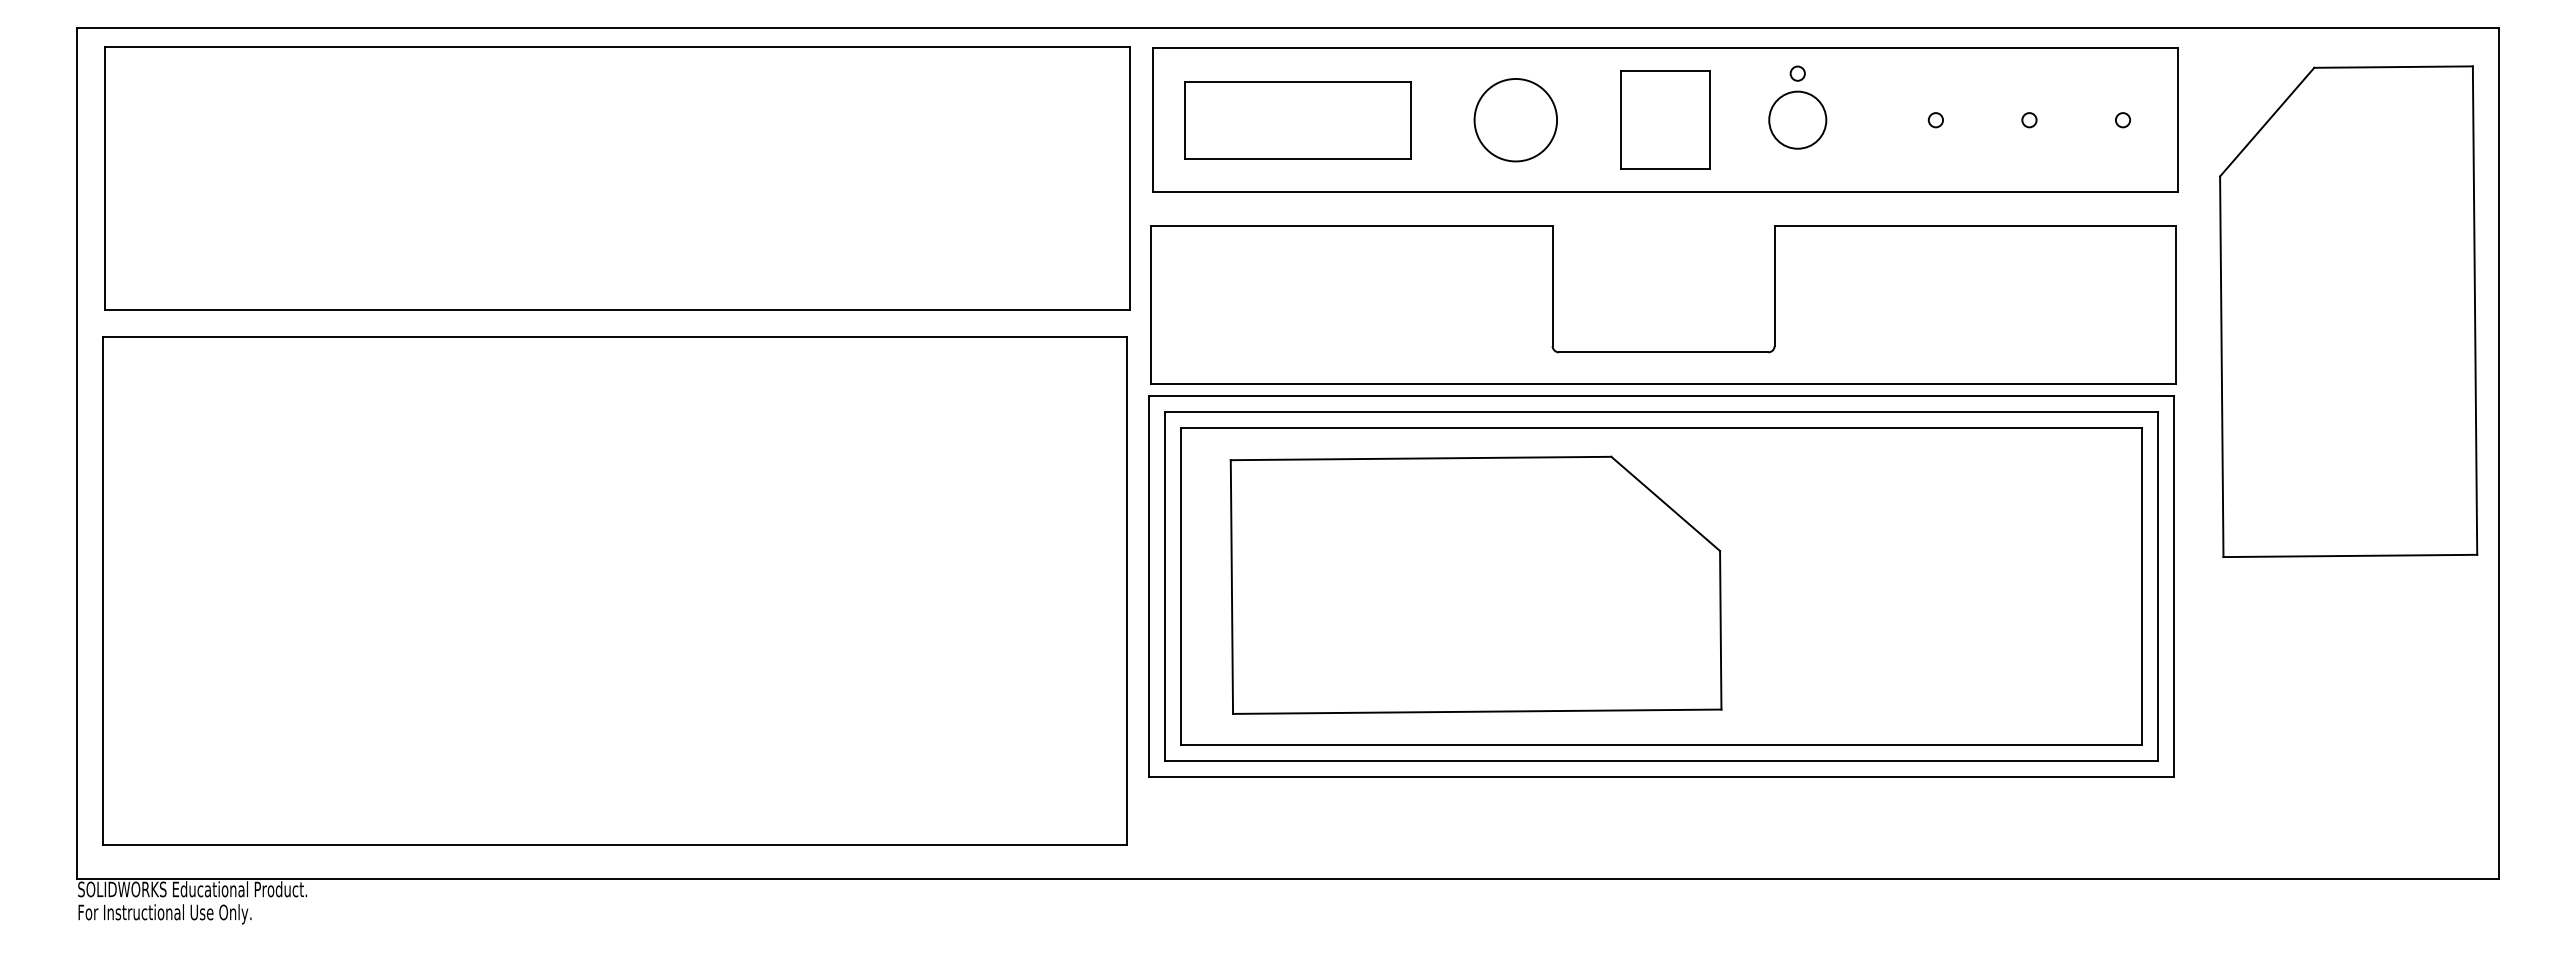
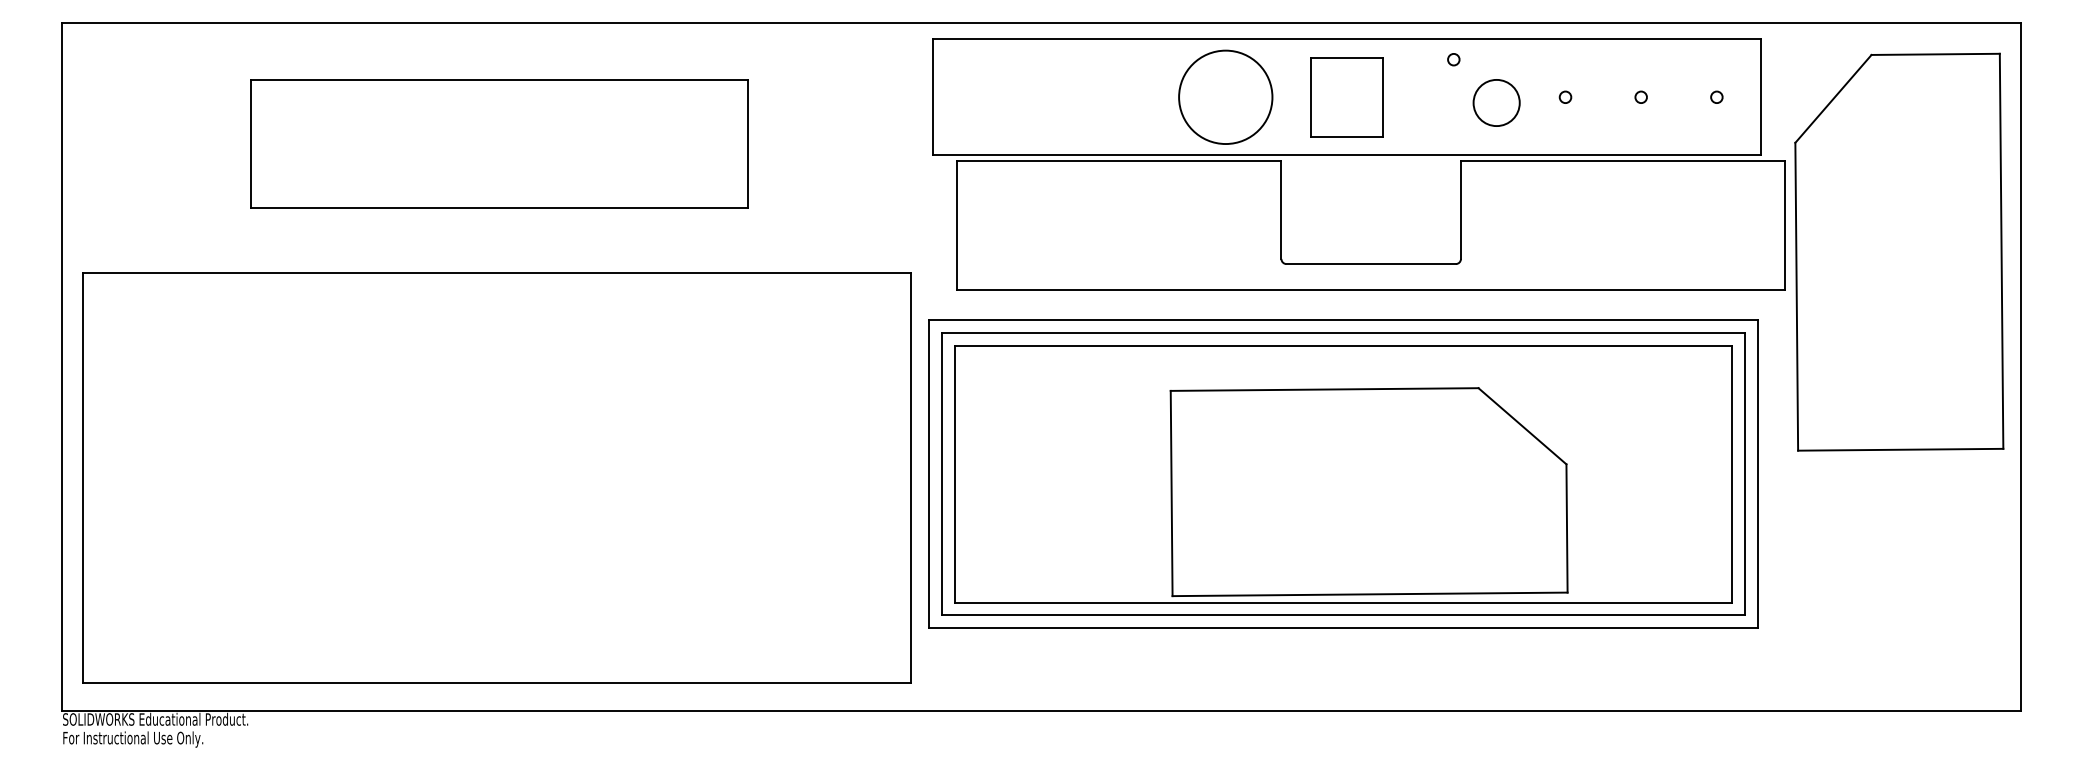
circle: (1515, 119) -> (1225, 96), size x1.4
circle: (1797, 119) -> (1496, 102), moved
part: (1297, 120) -> (1049, 97), removed
part: (617, 178) -> (499, 144), size x0.6
part: (1663, 351) -> (1371, 263), moved
part: (1475, 584) -> (1368, 491), moved

